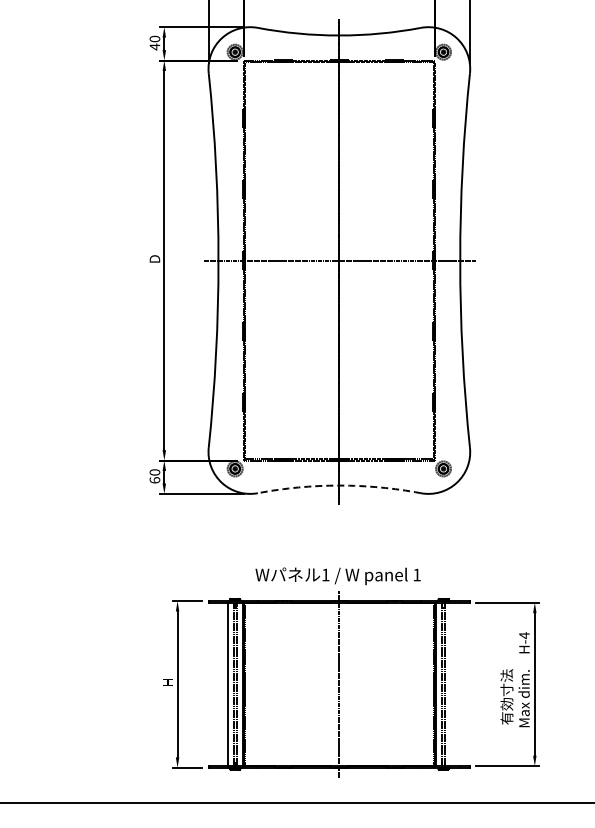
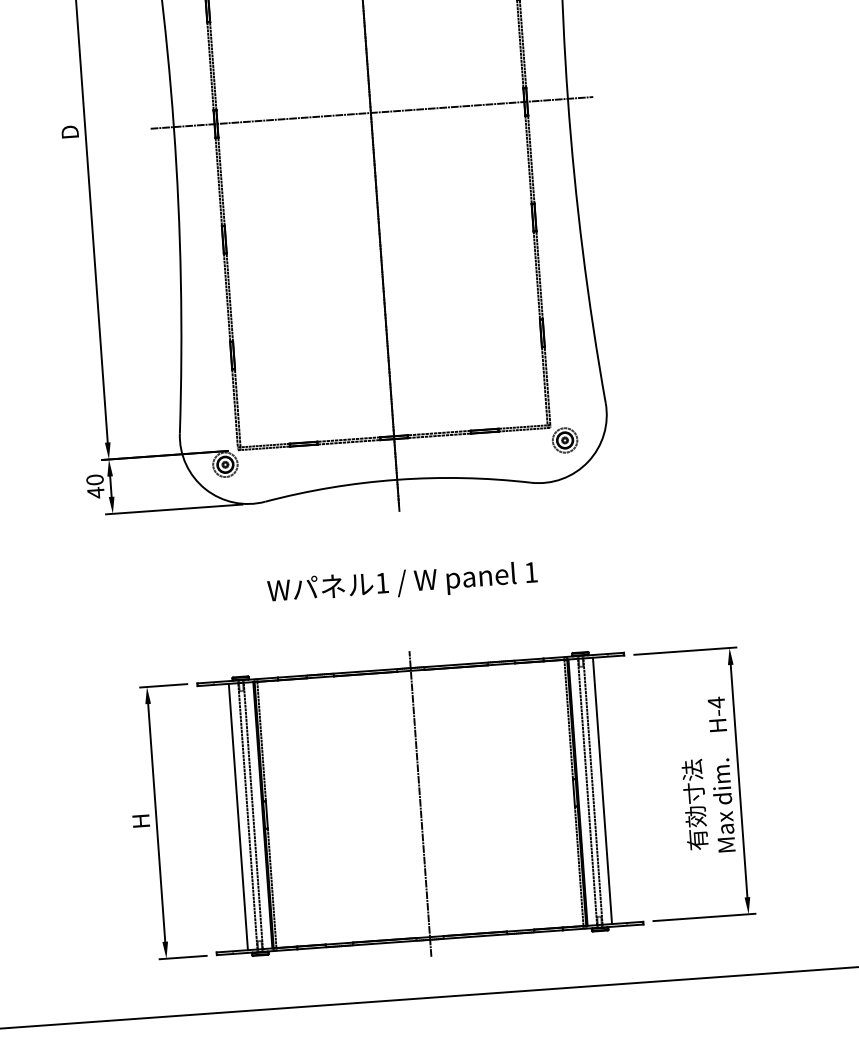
text: (154, 479) -> (95, 491), 60 -> 40
arc: (339, 485) -> (397, 479), dashed -> solid
text: (337, 576) -> (401, 584), moved
line: (451, 684) -> (603, 790), added

